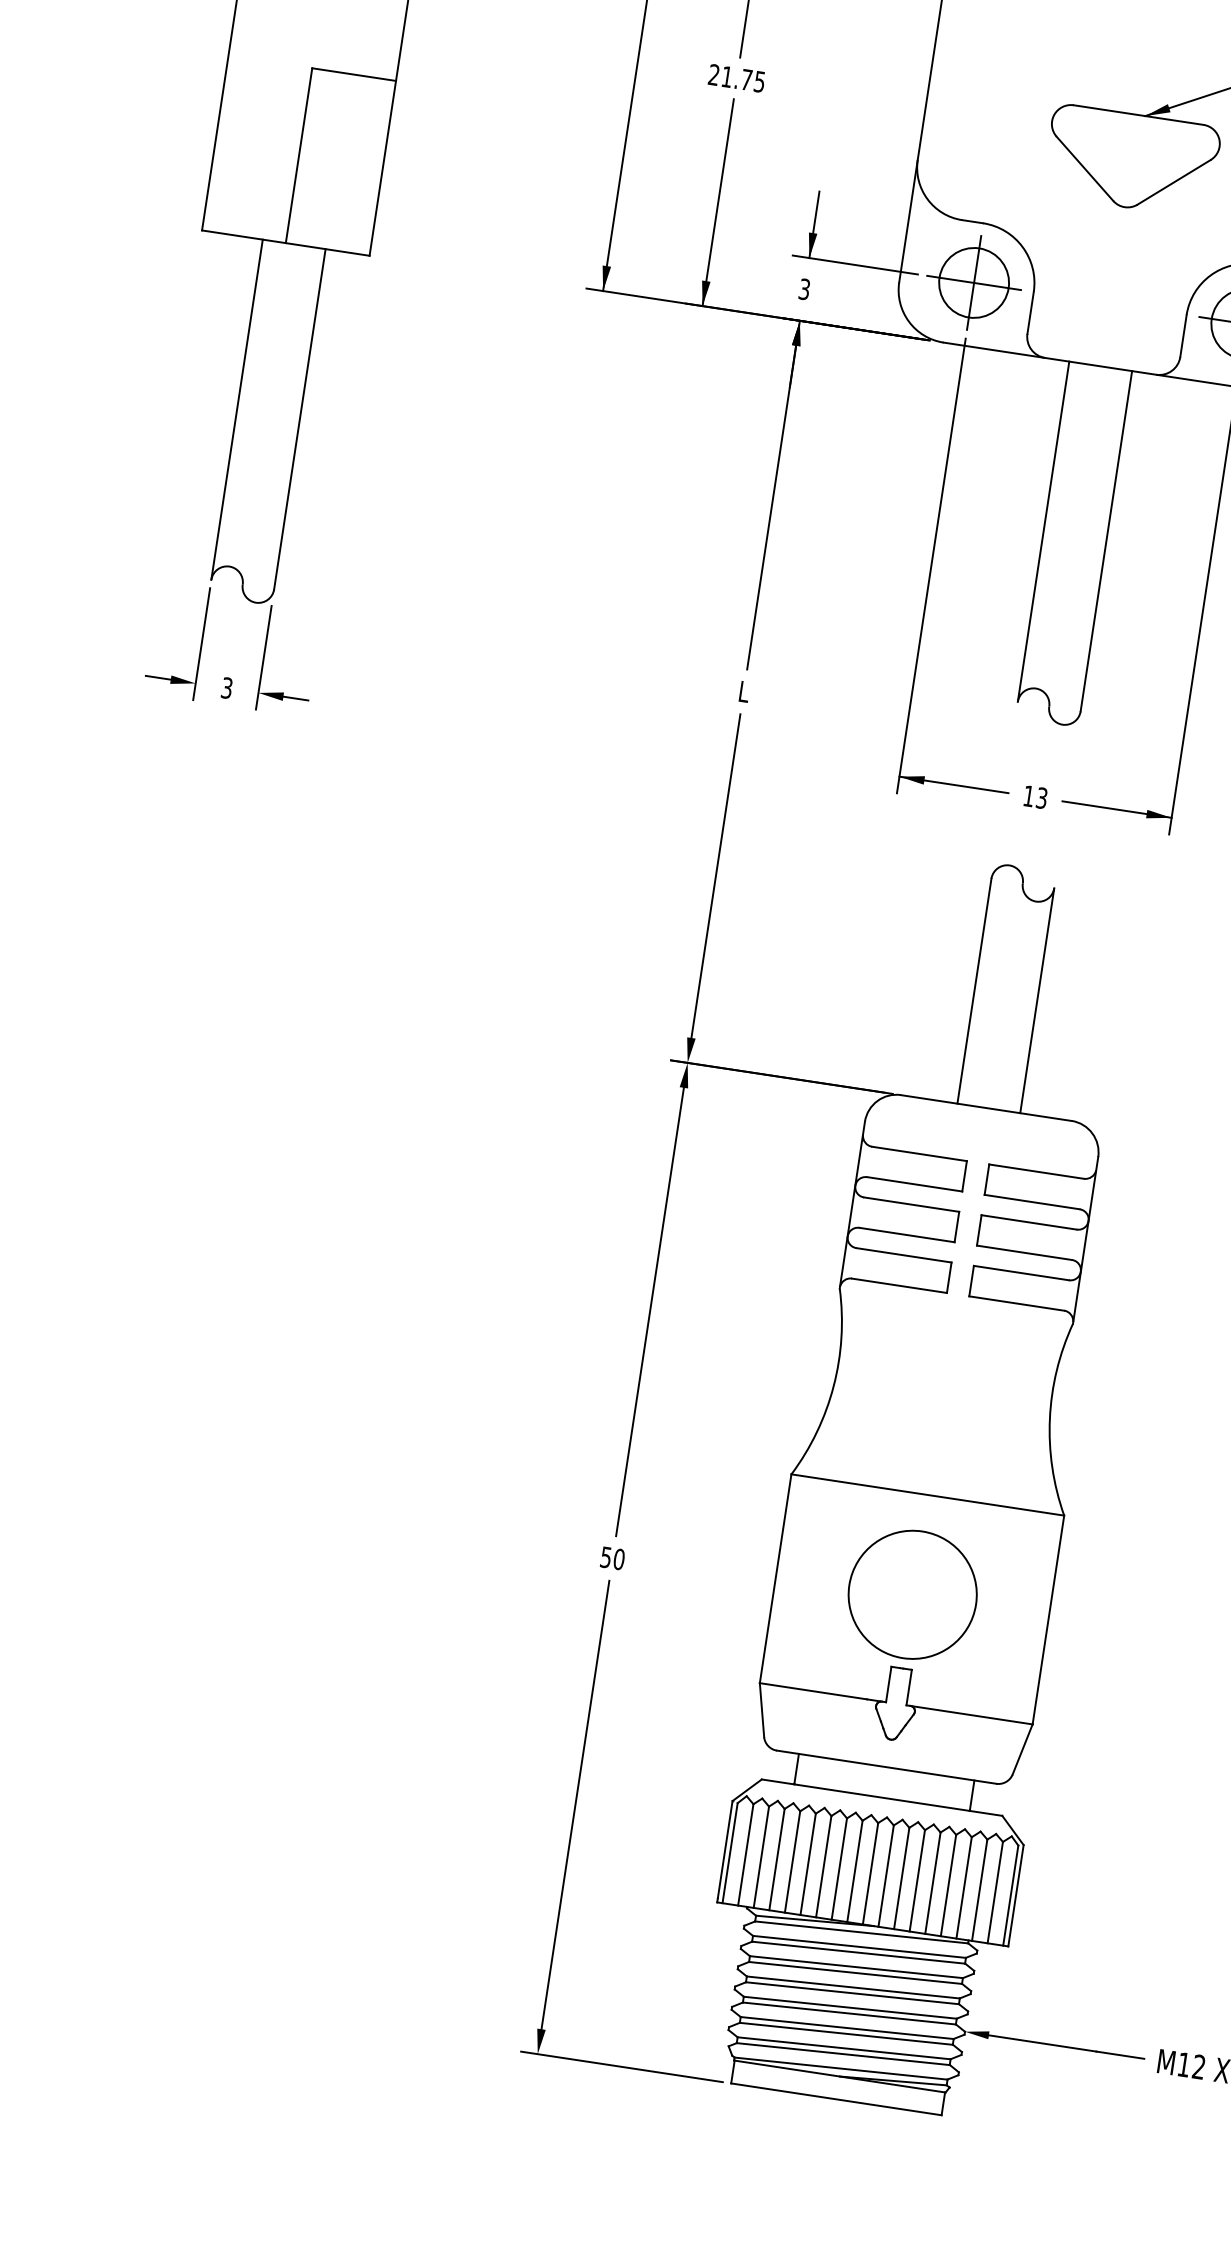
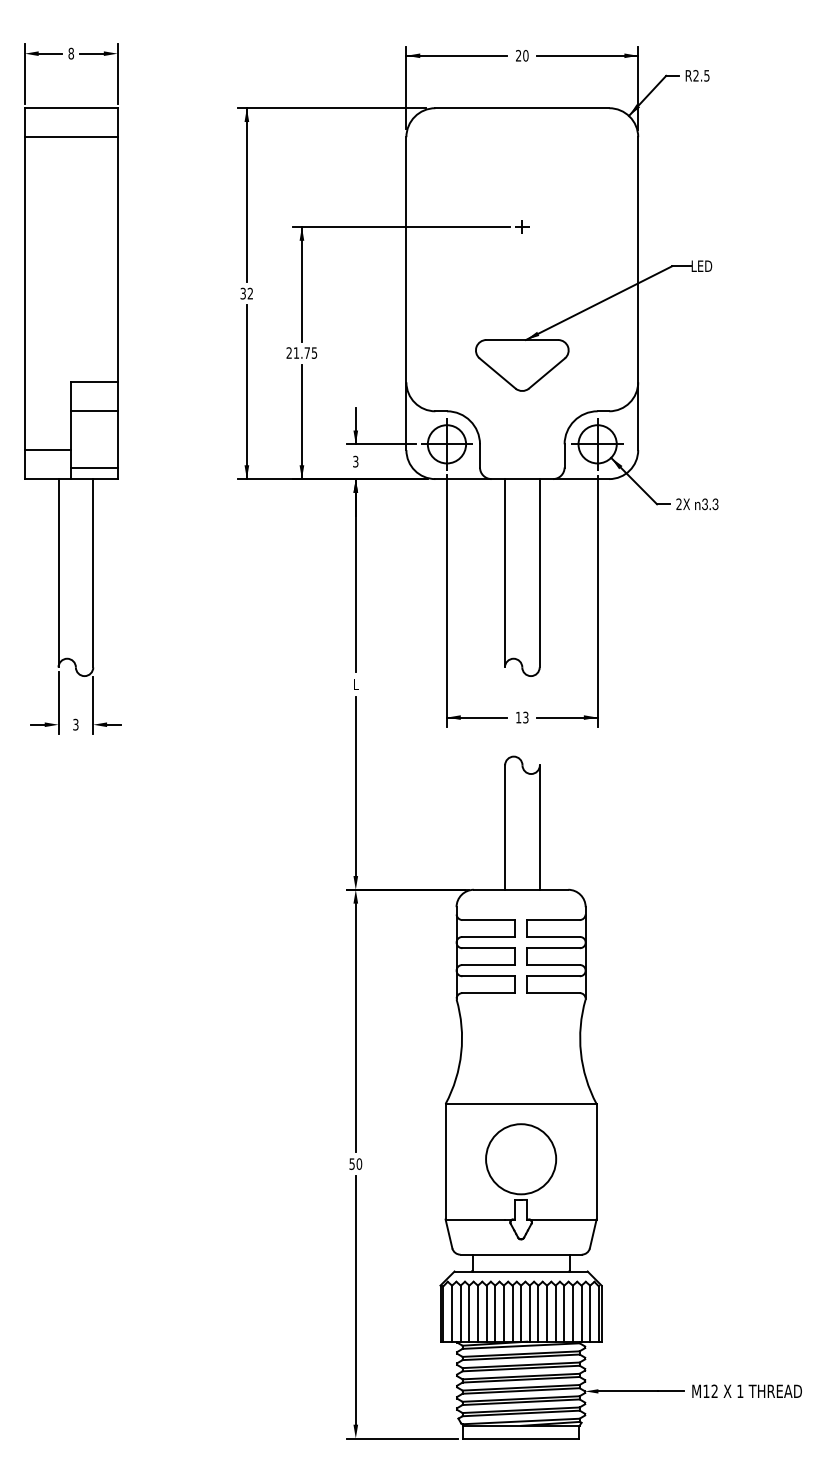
line: (346, 127) -> (94, 411), added
line: (250, 184) -> (47, 450), added
line: (330, 228) -> (94, 467), added

